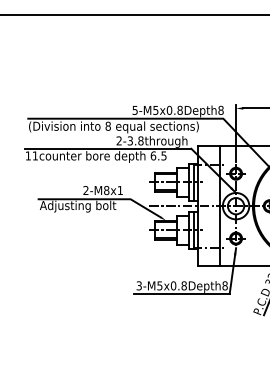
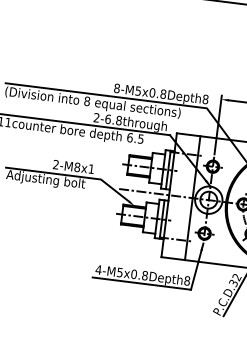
text: (134, 109) -> (116, 87), 5-M5x0.8Depth8 -> 8-M5x0.8Depth8
text: (130, 140) -> (108, 118), 2-3.8through -> 2-6.8through
text: (139, 285) -> (99, 269), 3-M5x0.8Depth8 -> 4-M5x0.8Depth8

